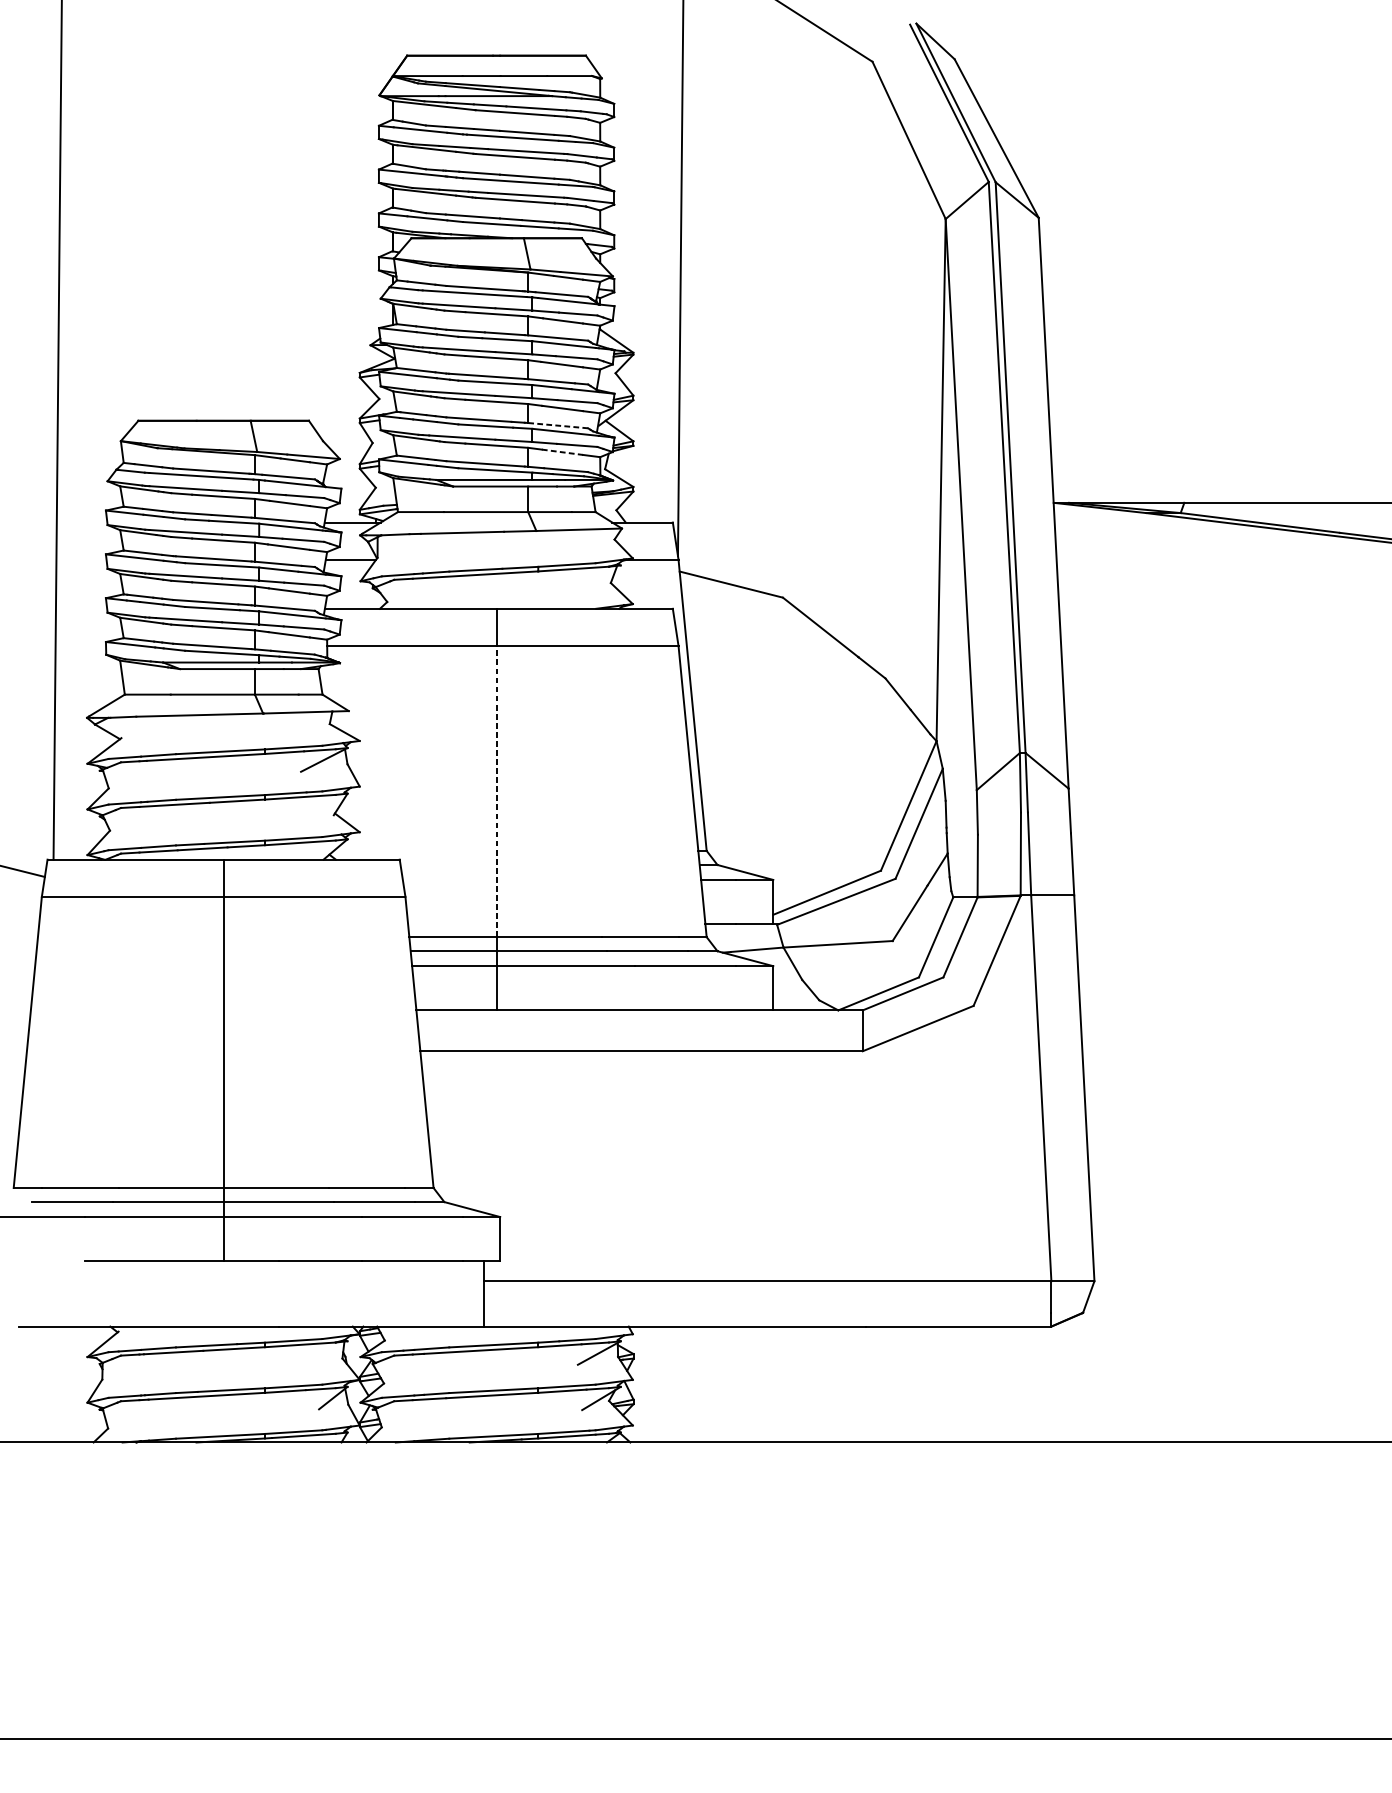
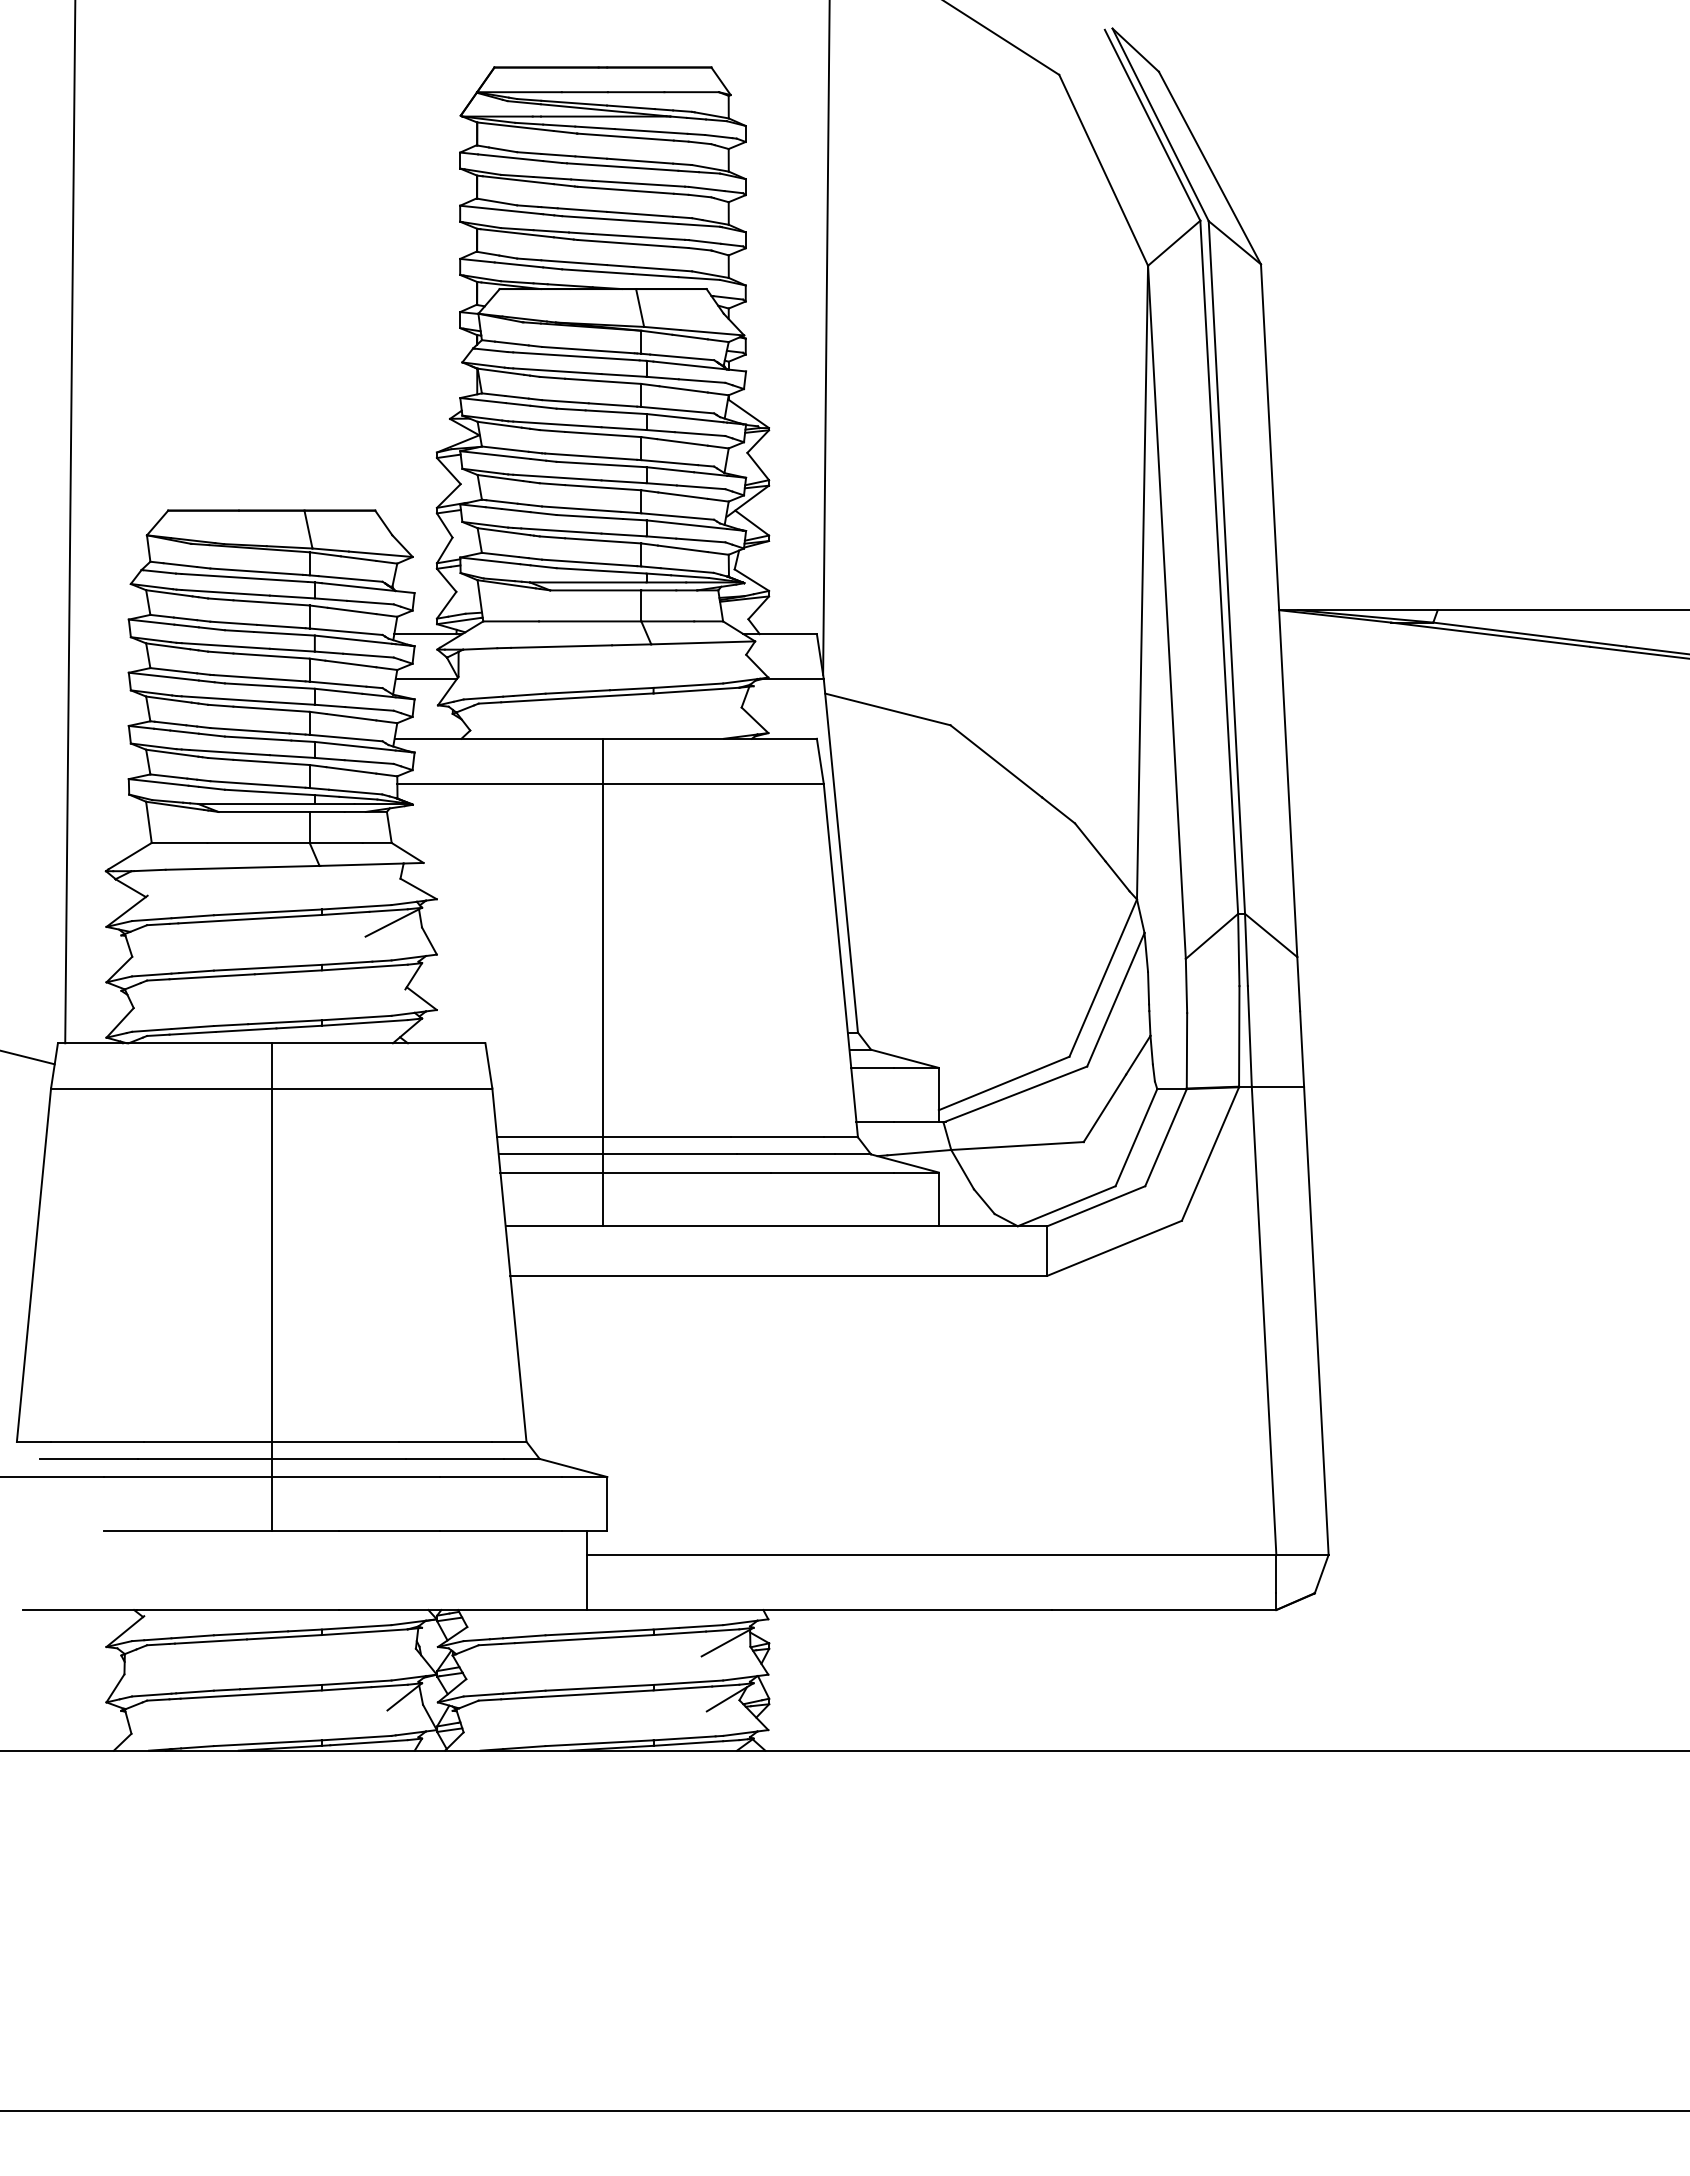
line: (557, 425) -> (677, 516), dashed -> solid
line: (562, 452) -> (683, 548), dashed -> solid
line: (497, 791) -> (603, 960), dashed -> solid

